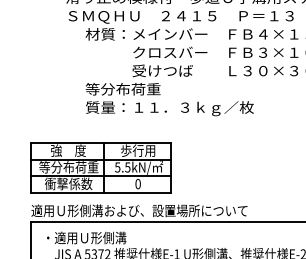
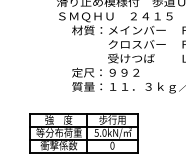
text: (129, 88) -> (105, 72), 等分布荷重 -> 定尺：９９２
text: (127, 167) -> (104, 132), 5.5kN/ -> 5.0kN/

